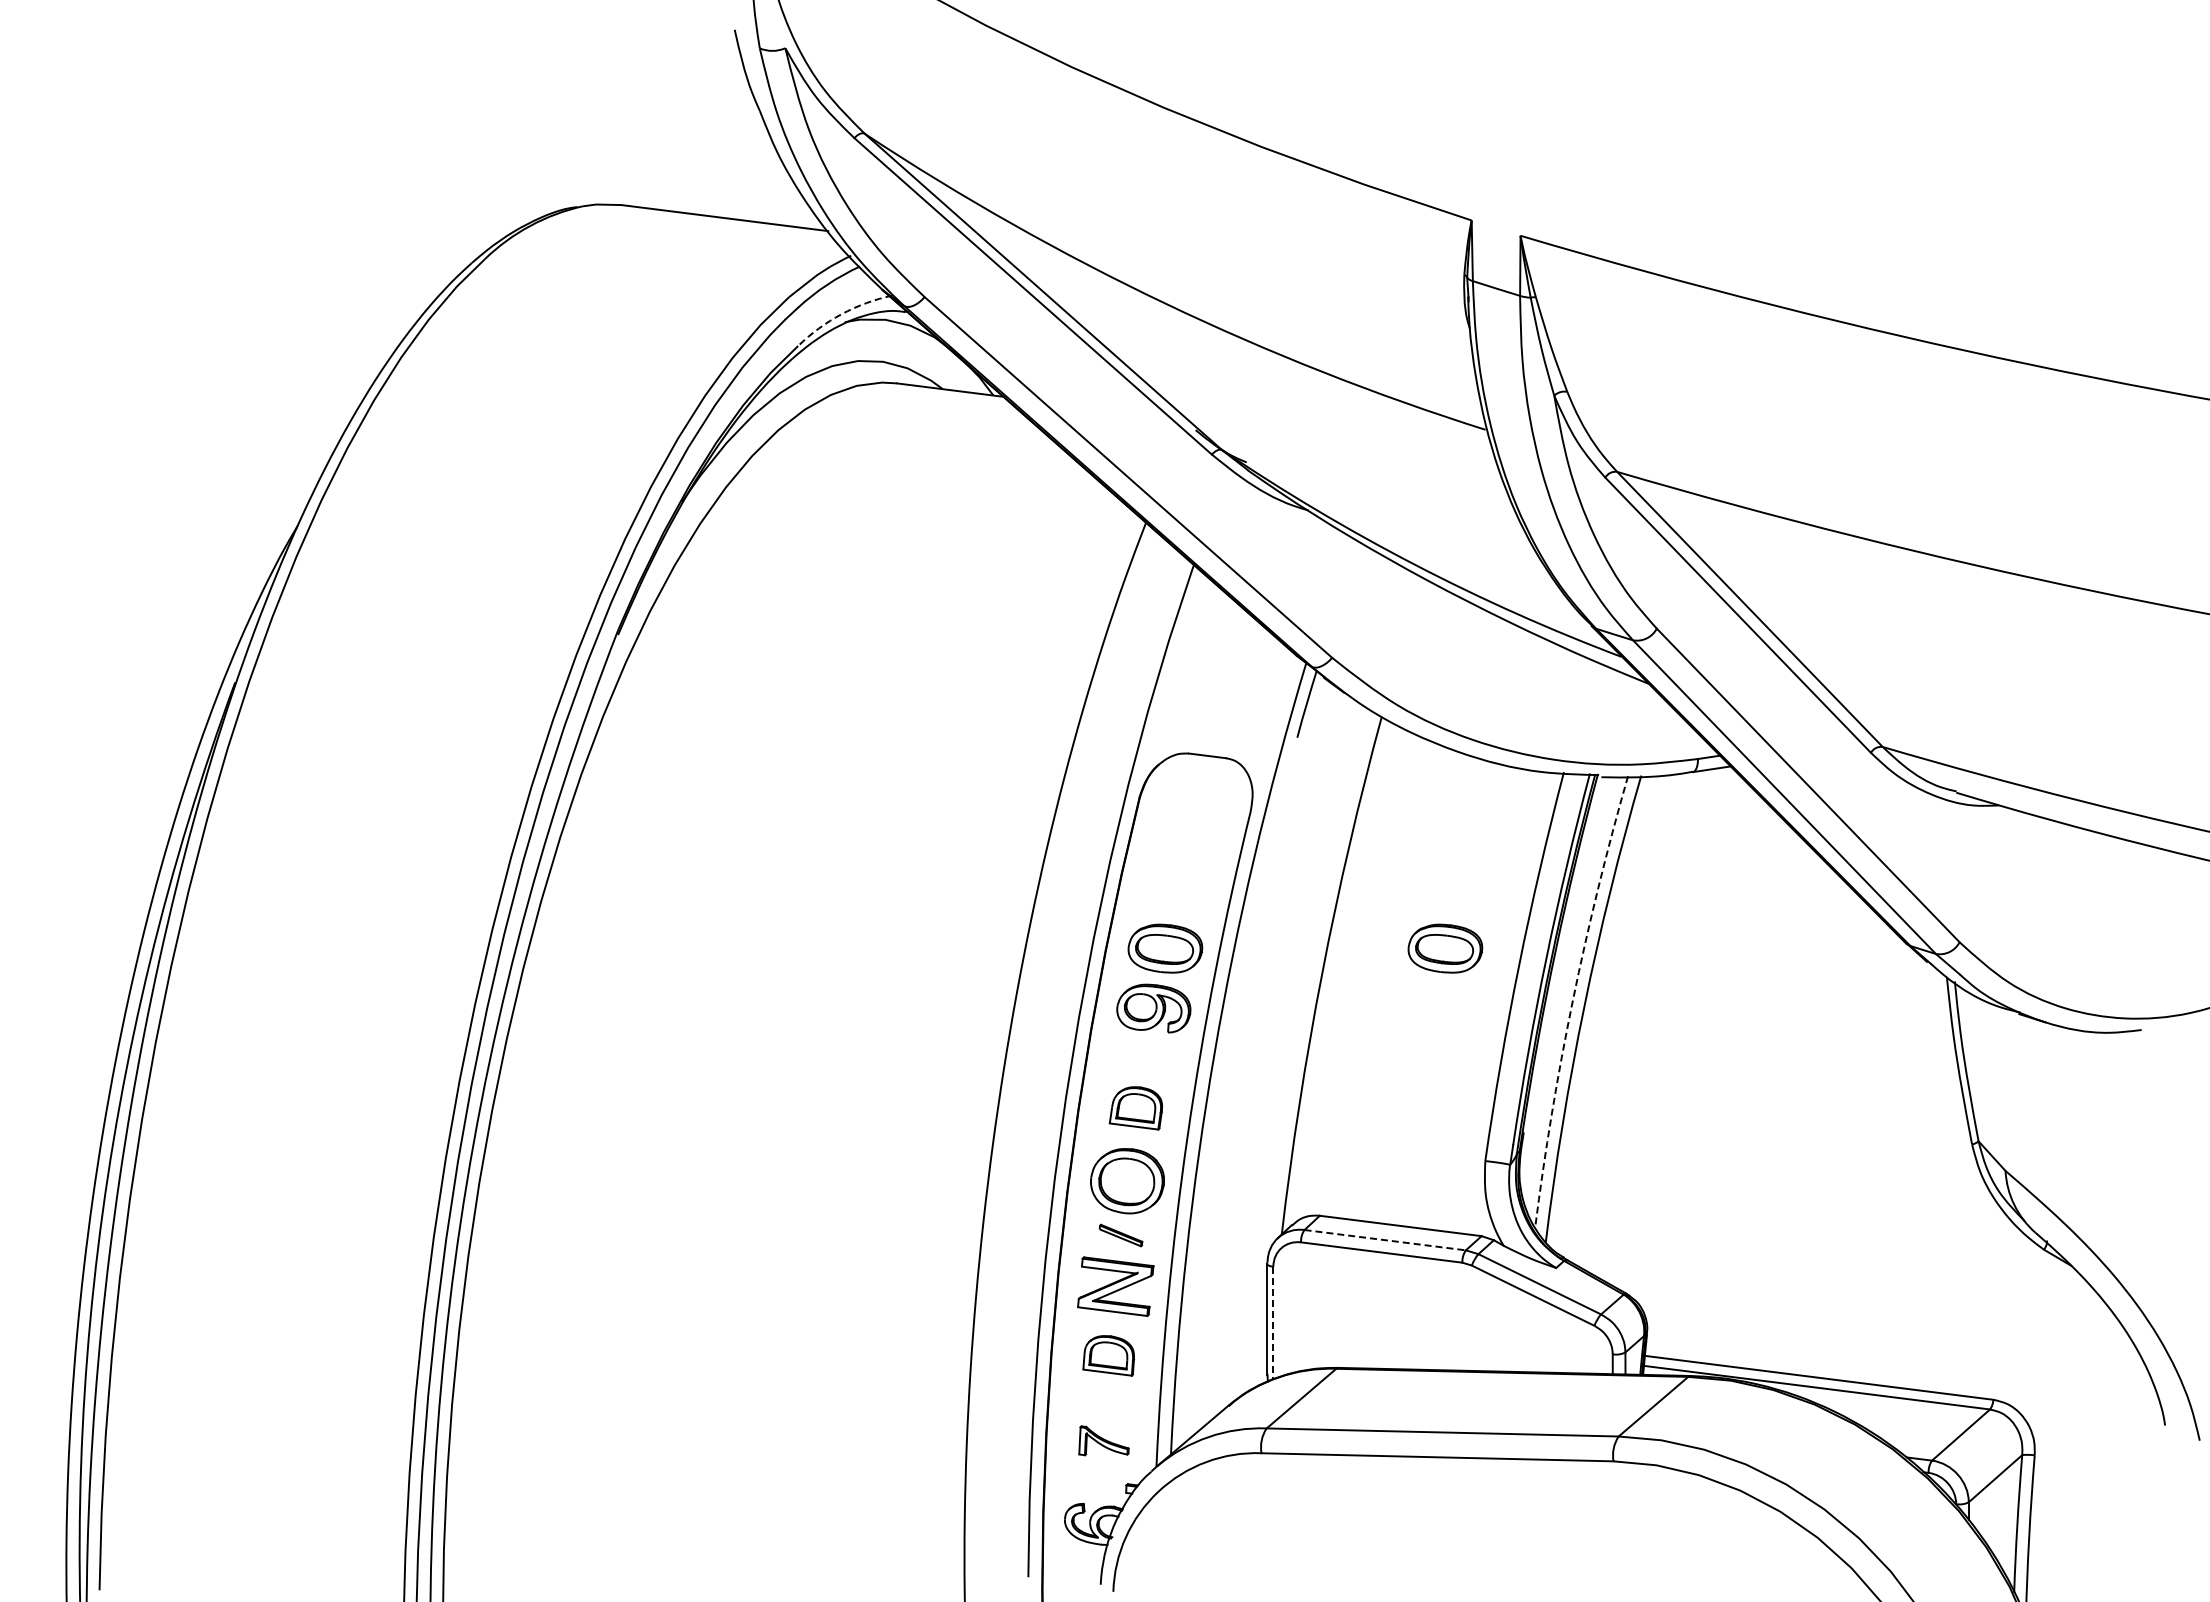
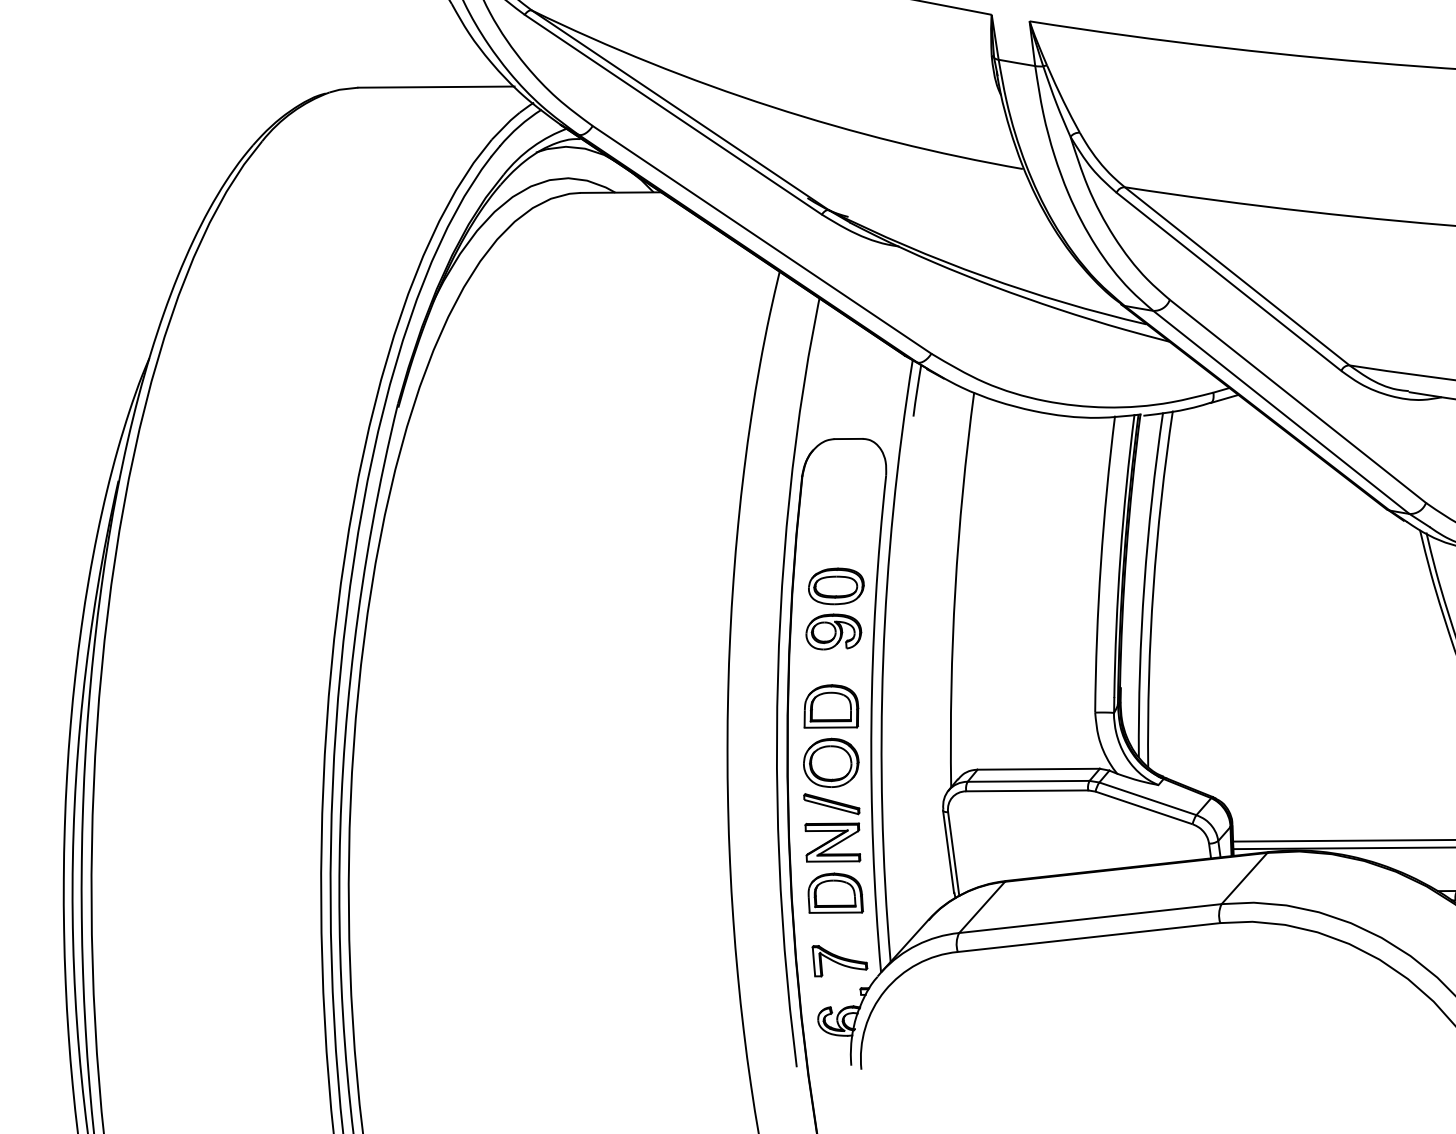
arc: (841, 314) -> (532, 147), dashed -> solid
part: (1445, 948) -> (1044, 558), removed
arc: (1572, 1000) -> (1144, 584), dashed -> solid
part: (1135, 1108) -> (829, 708), size x1.43
part: (1120, 1235) -> (831, 804), size x1.67
line: (1385, 1240) -> (1028, 781), dashed -> solid
line: (1273, 1323) -> (953, 854), dashed -> solid
part: (1108, 1355) -> (834, 894), size x1.43
part: (1103, 1440) -> (839, 958), size x1.43

